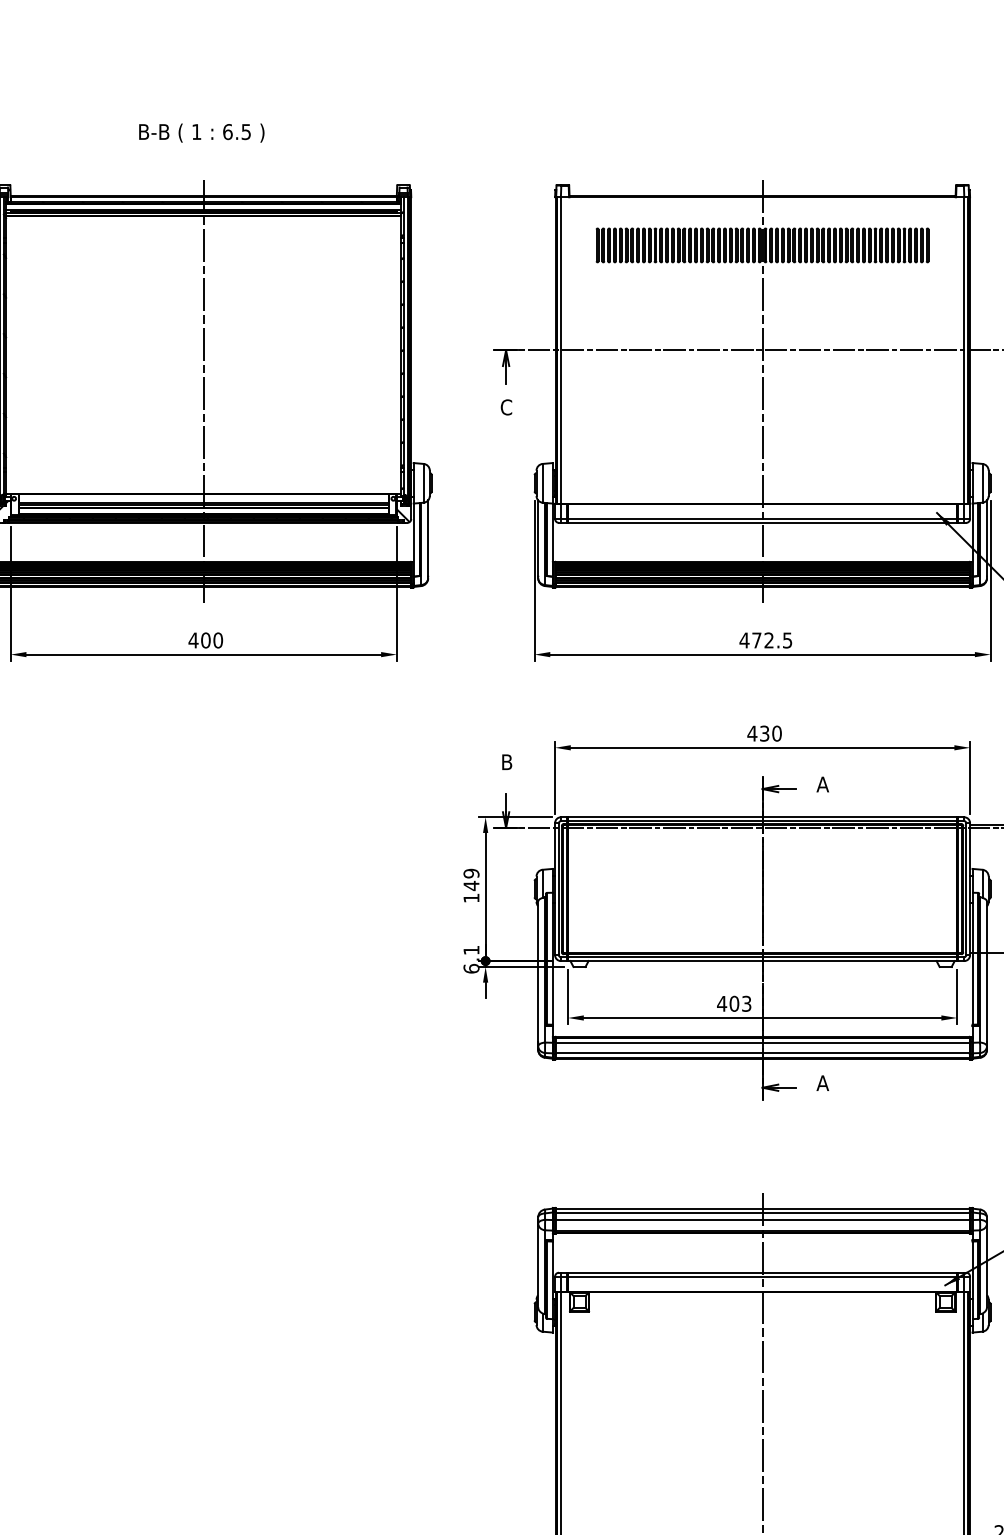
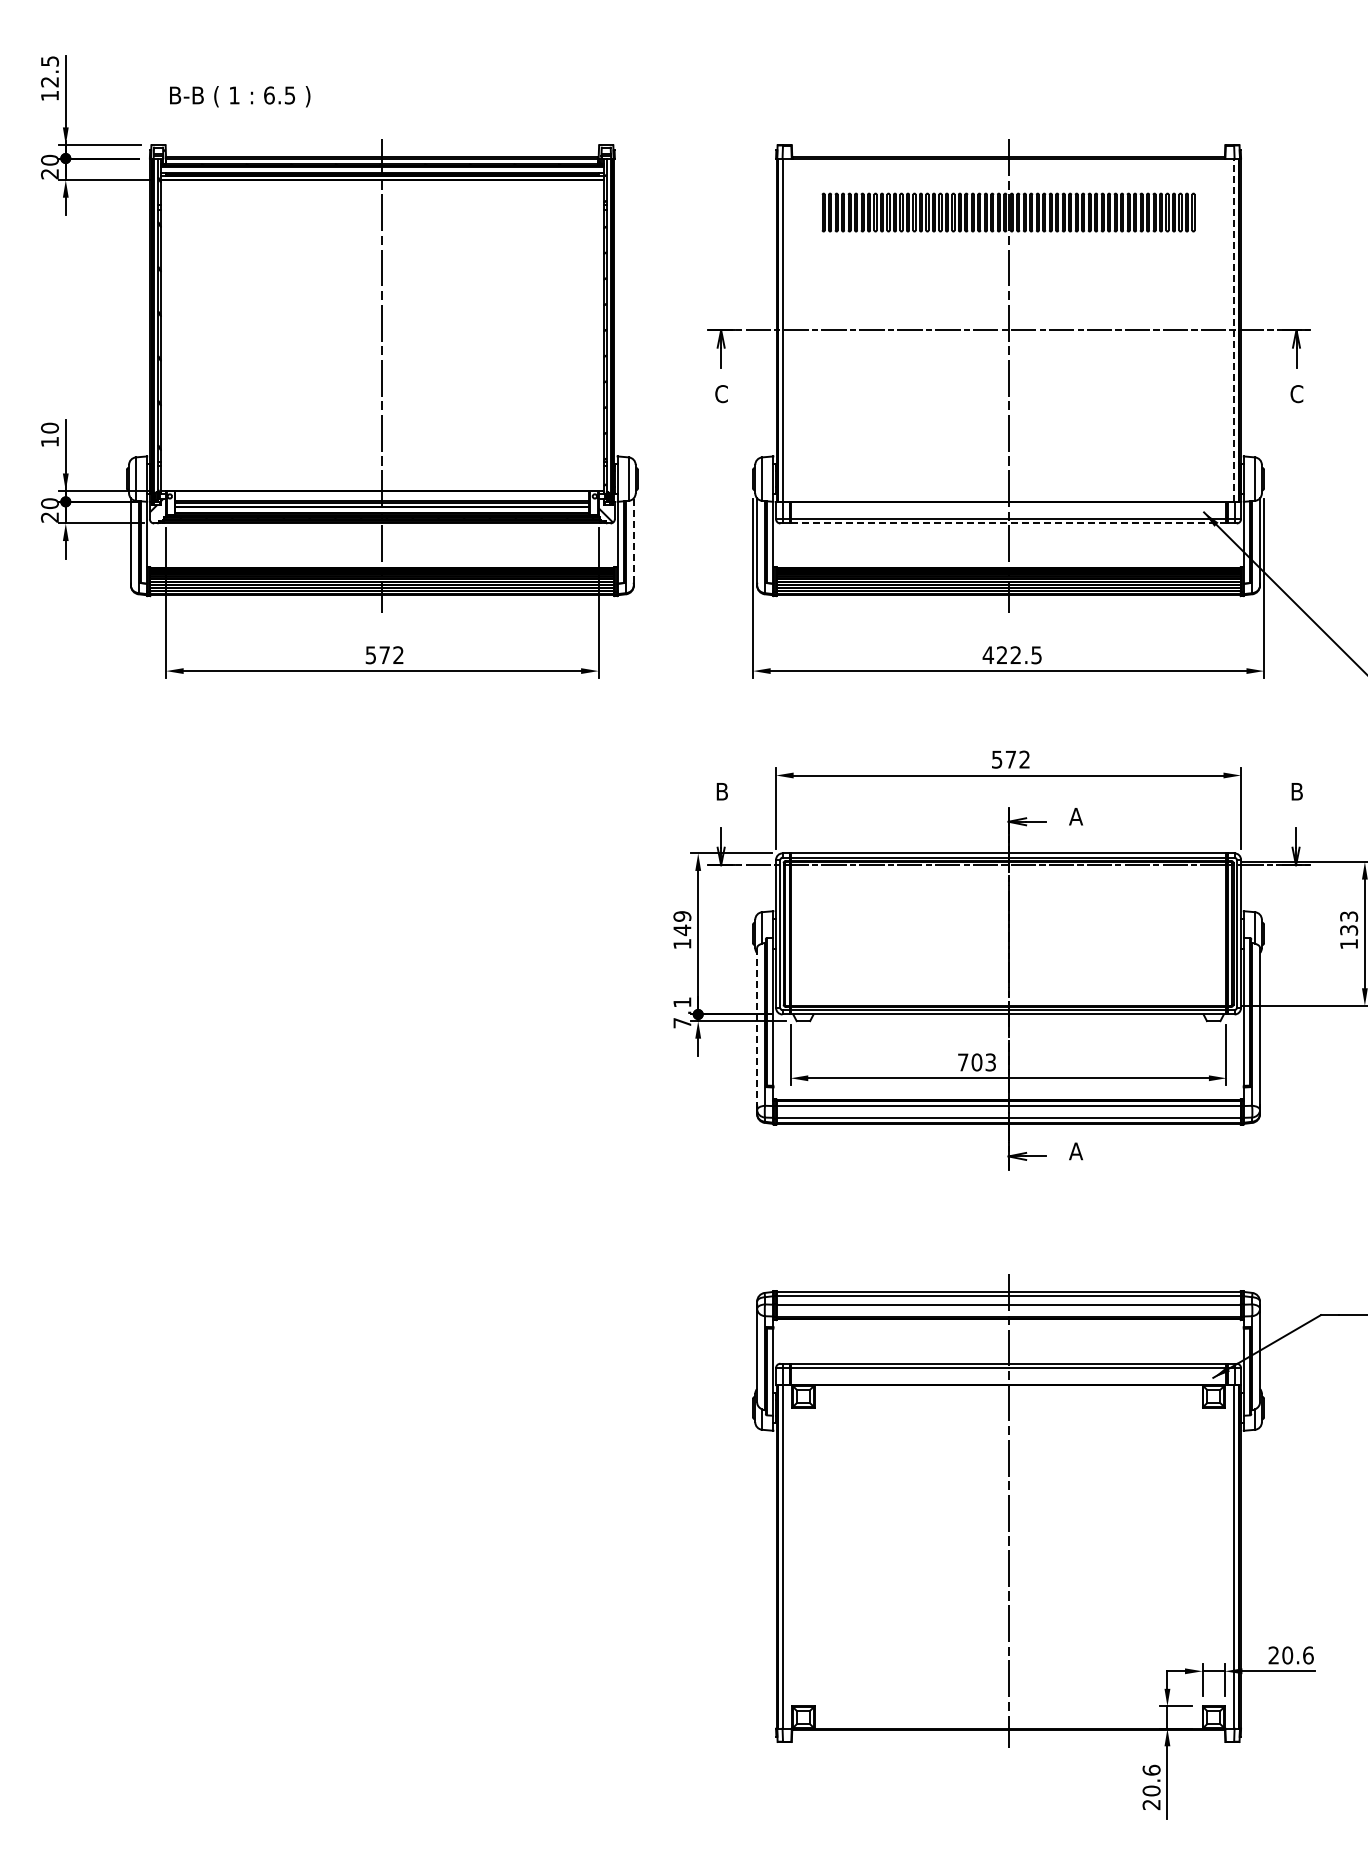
text: (202, 132) -> (240, 96), moved
line: (964, 350) -> (1234, 330), solid -> dashed
line: (762, 522) -> (1008, 523), solid -> dashed
line: (427, 537) -> (633, 539), solid -> dashed
text: (757, 639) -> (1002, 654), 472.5 -> 422.5
text: (205, 640) -> (384, 655), 400 -> 572
text: (764, 733) -> (1010, 759), 430 -> 572
text: (471, 968) -> (682, 1022), 6.1 -> 7.1
line: (538, 971) -> (757, 1026), solid -> dashed
text: (721, 1003) -> (962, 1062), 403 -> 703

